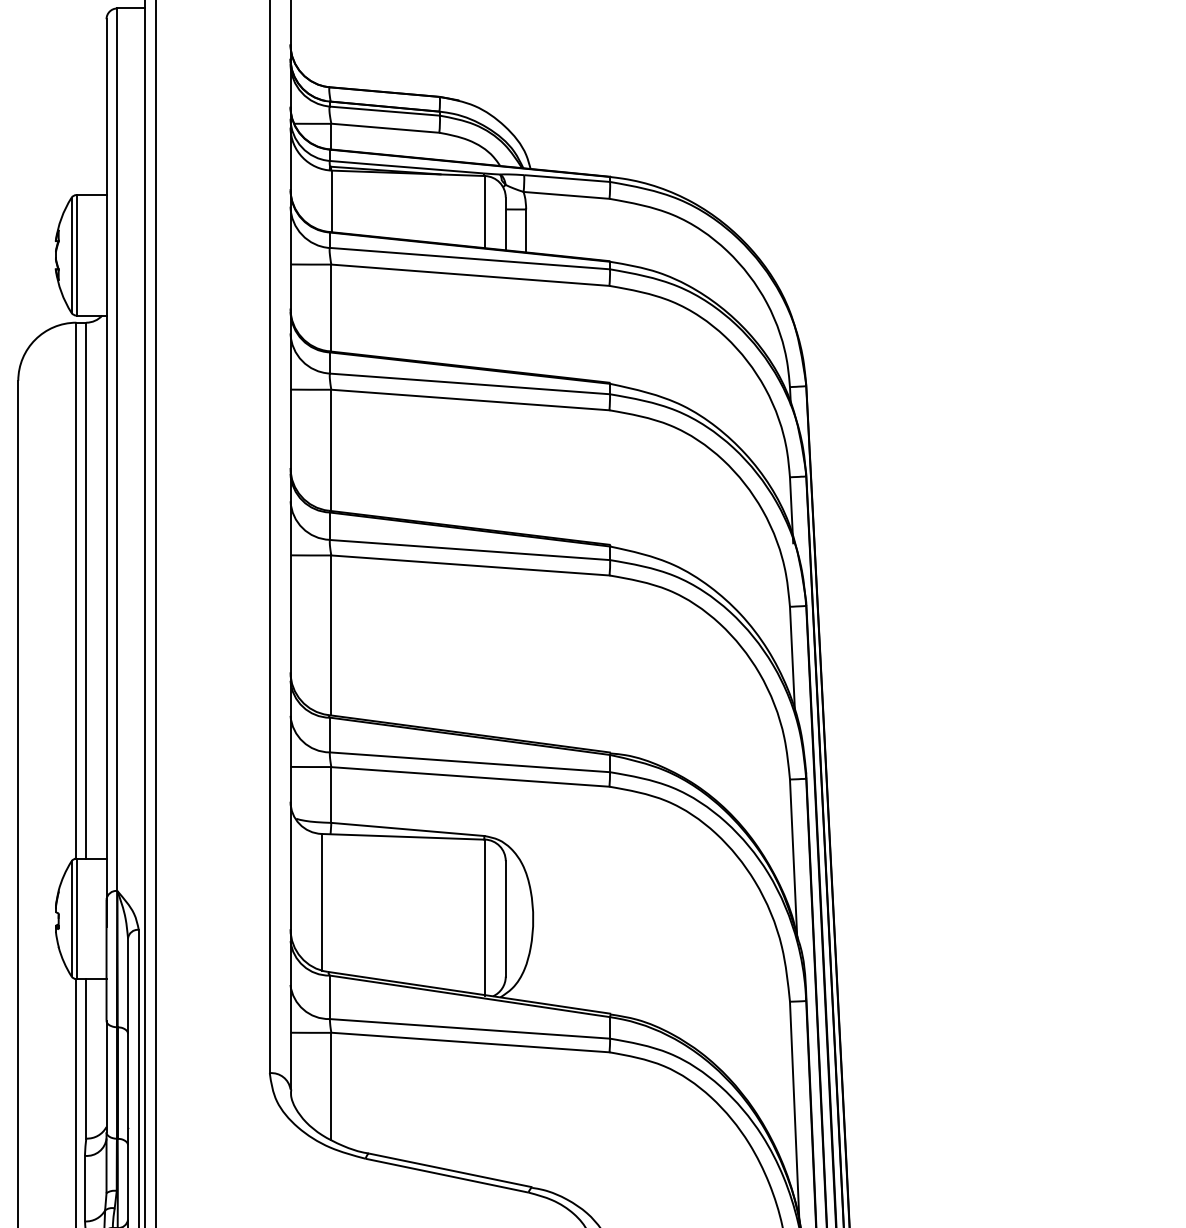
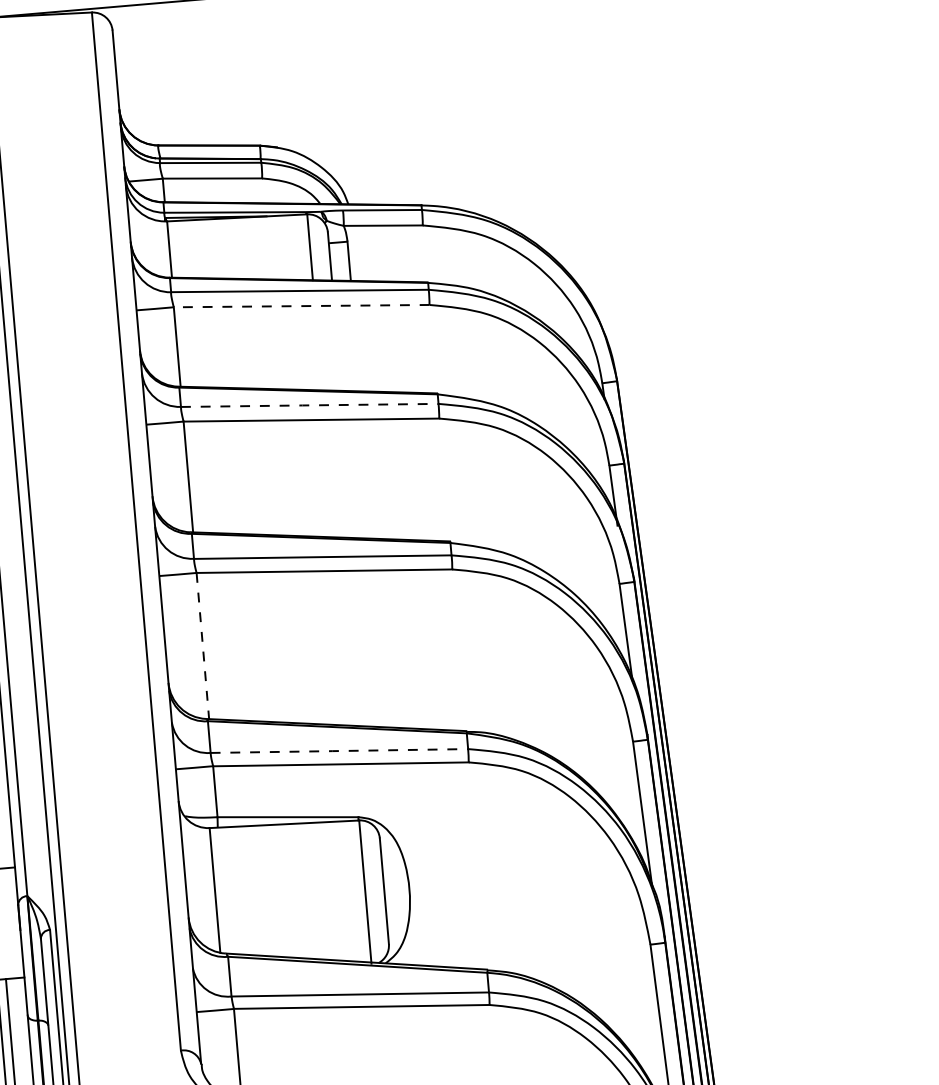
line: (469, 275) -> (300, 306), solid -> dashed
line: (470, 383) -> (310, 404), solid -> dashed
line: (331, 635) -> (203, 646), solid -> dashed
line: (470, 762) -> (339, 751), solid -> dashed

